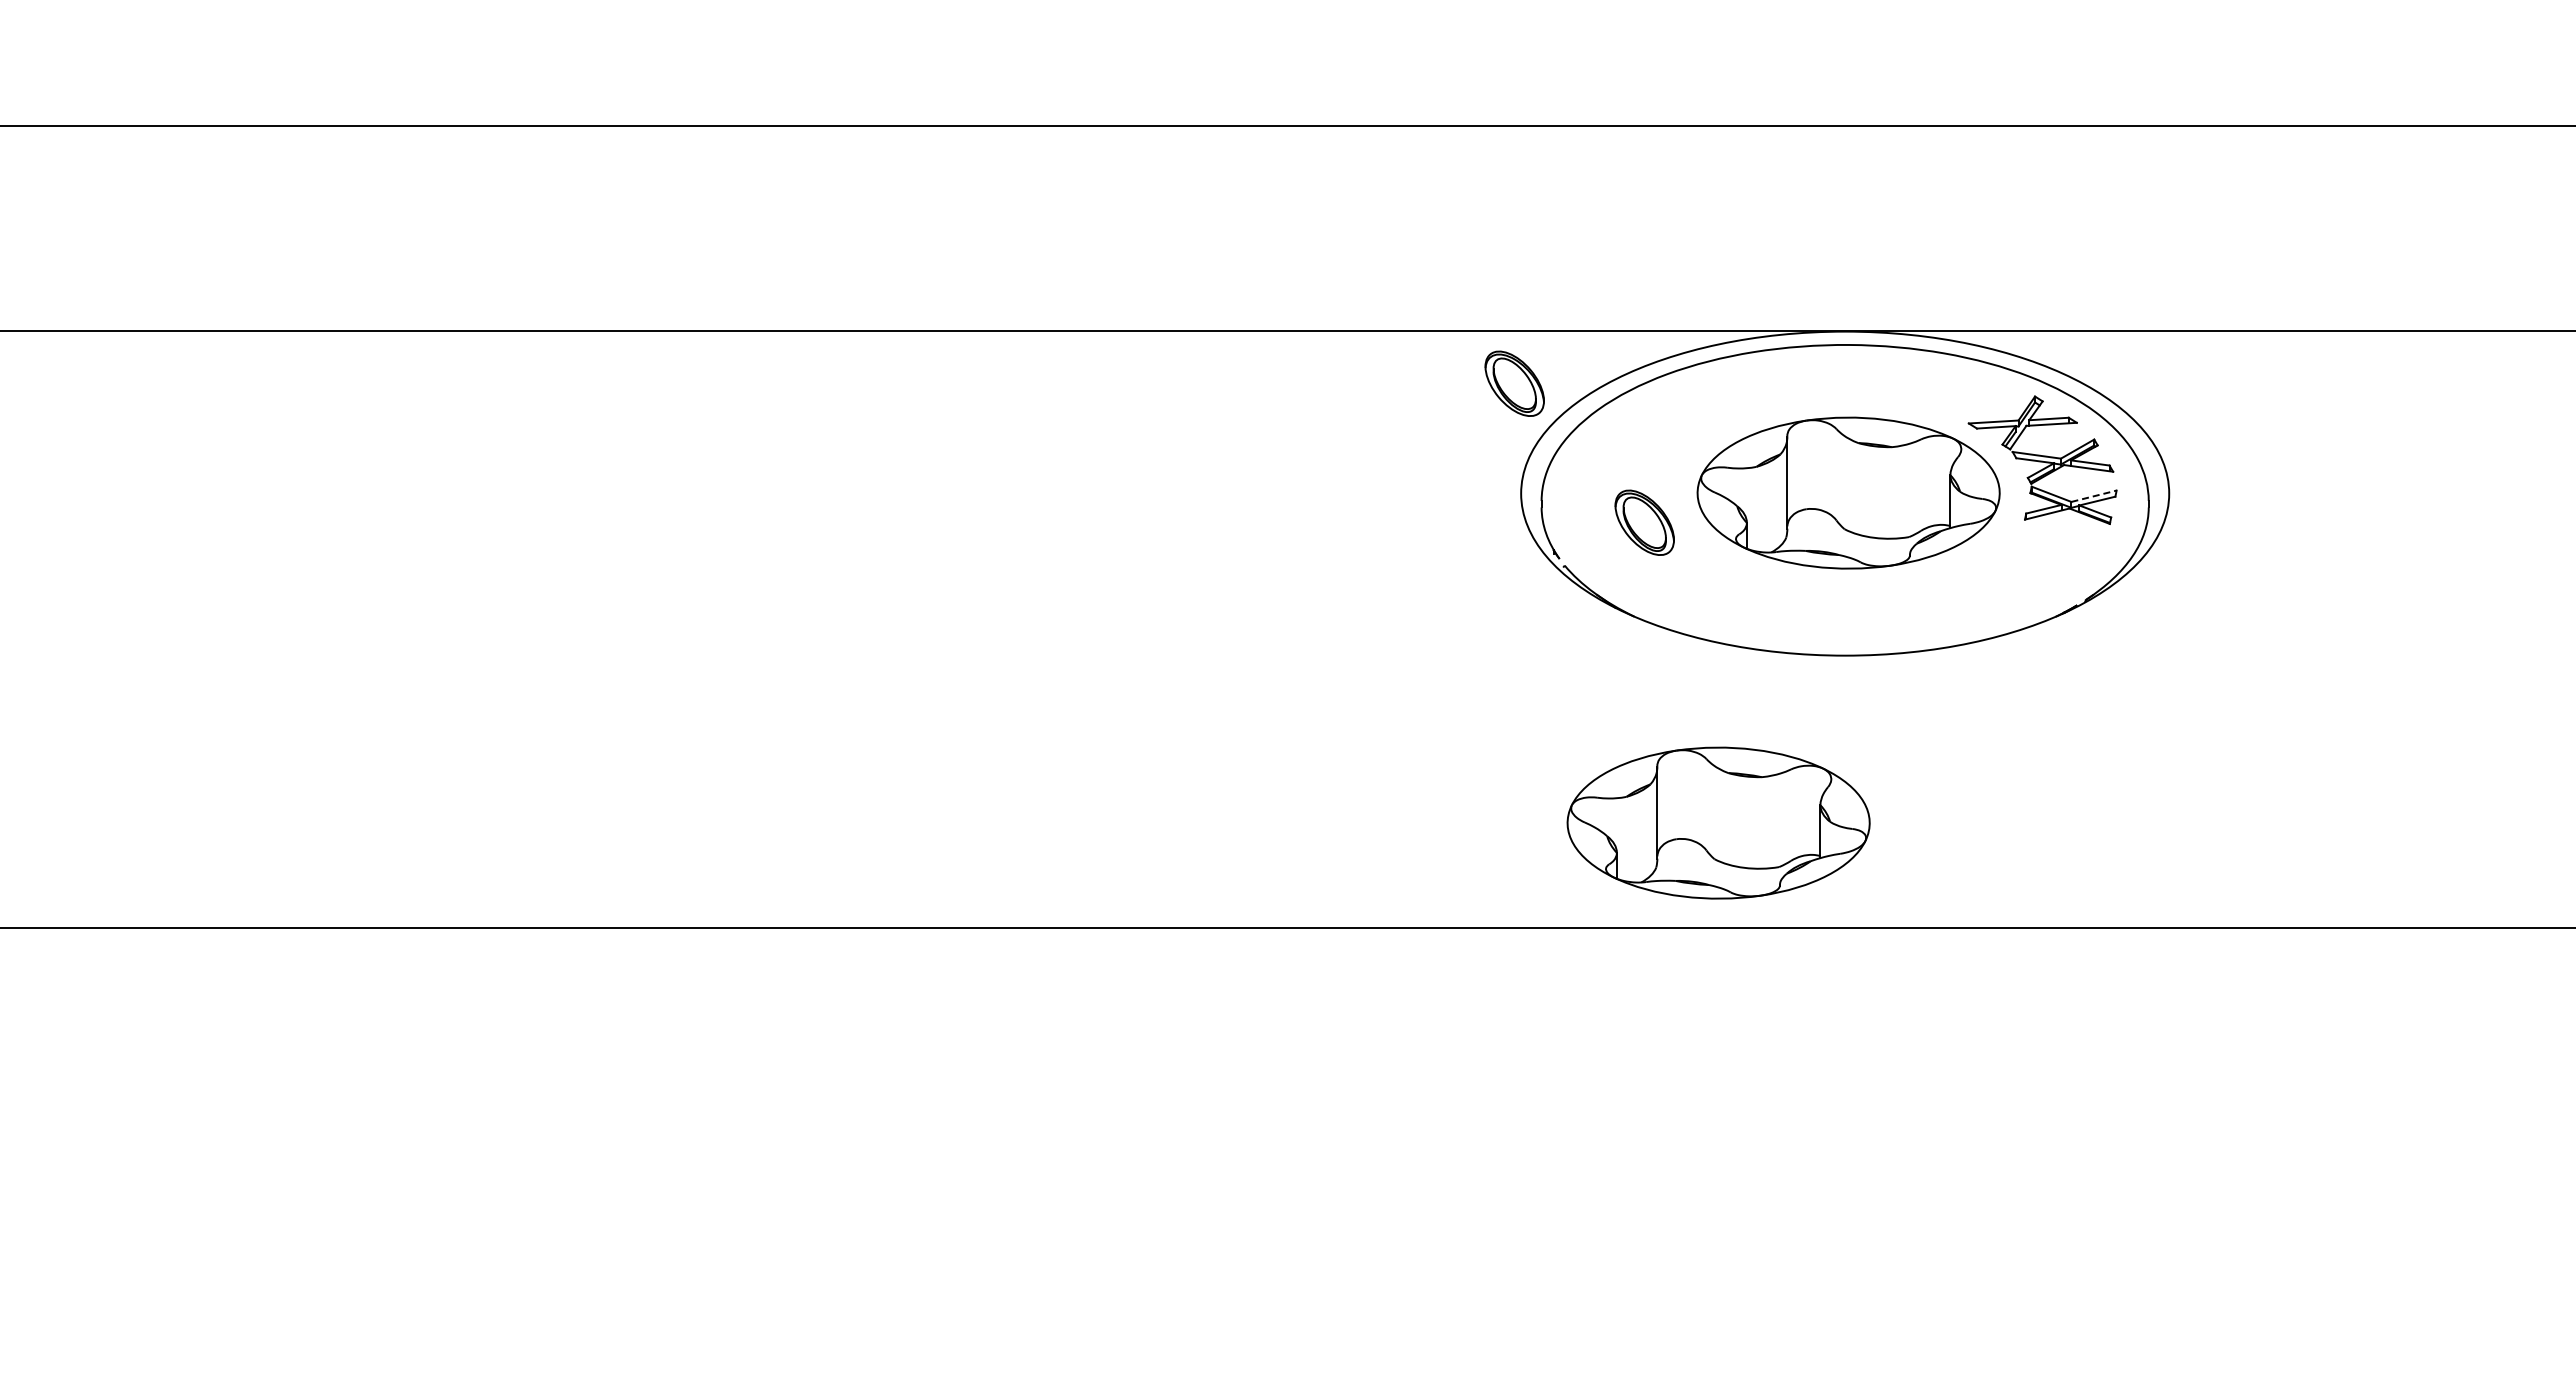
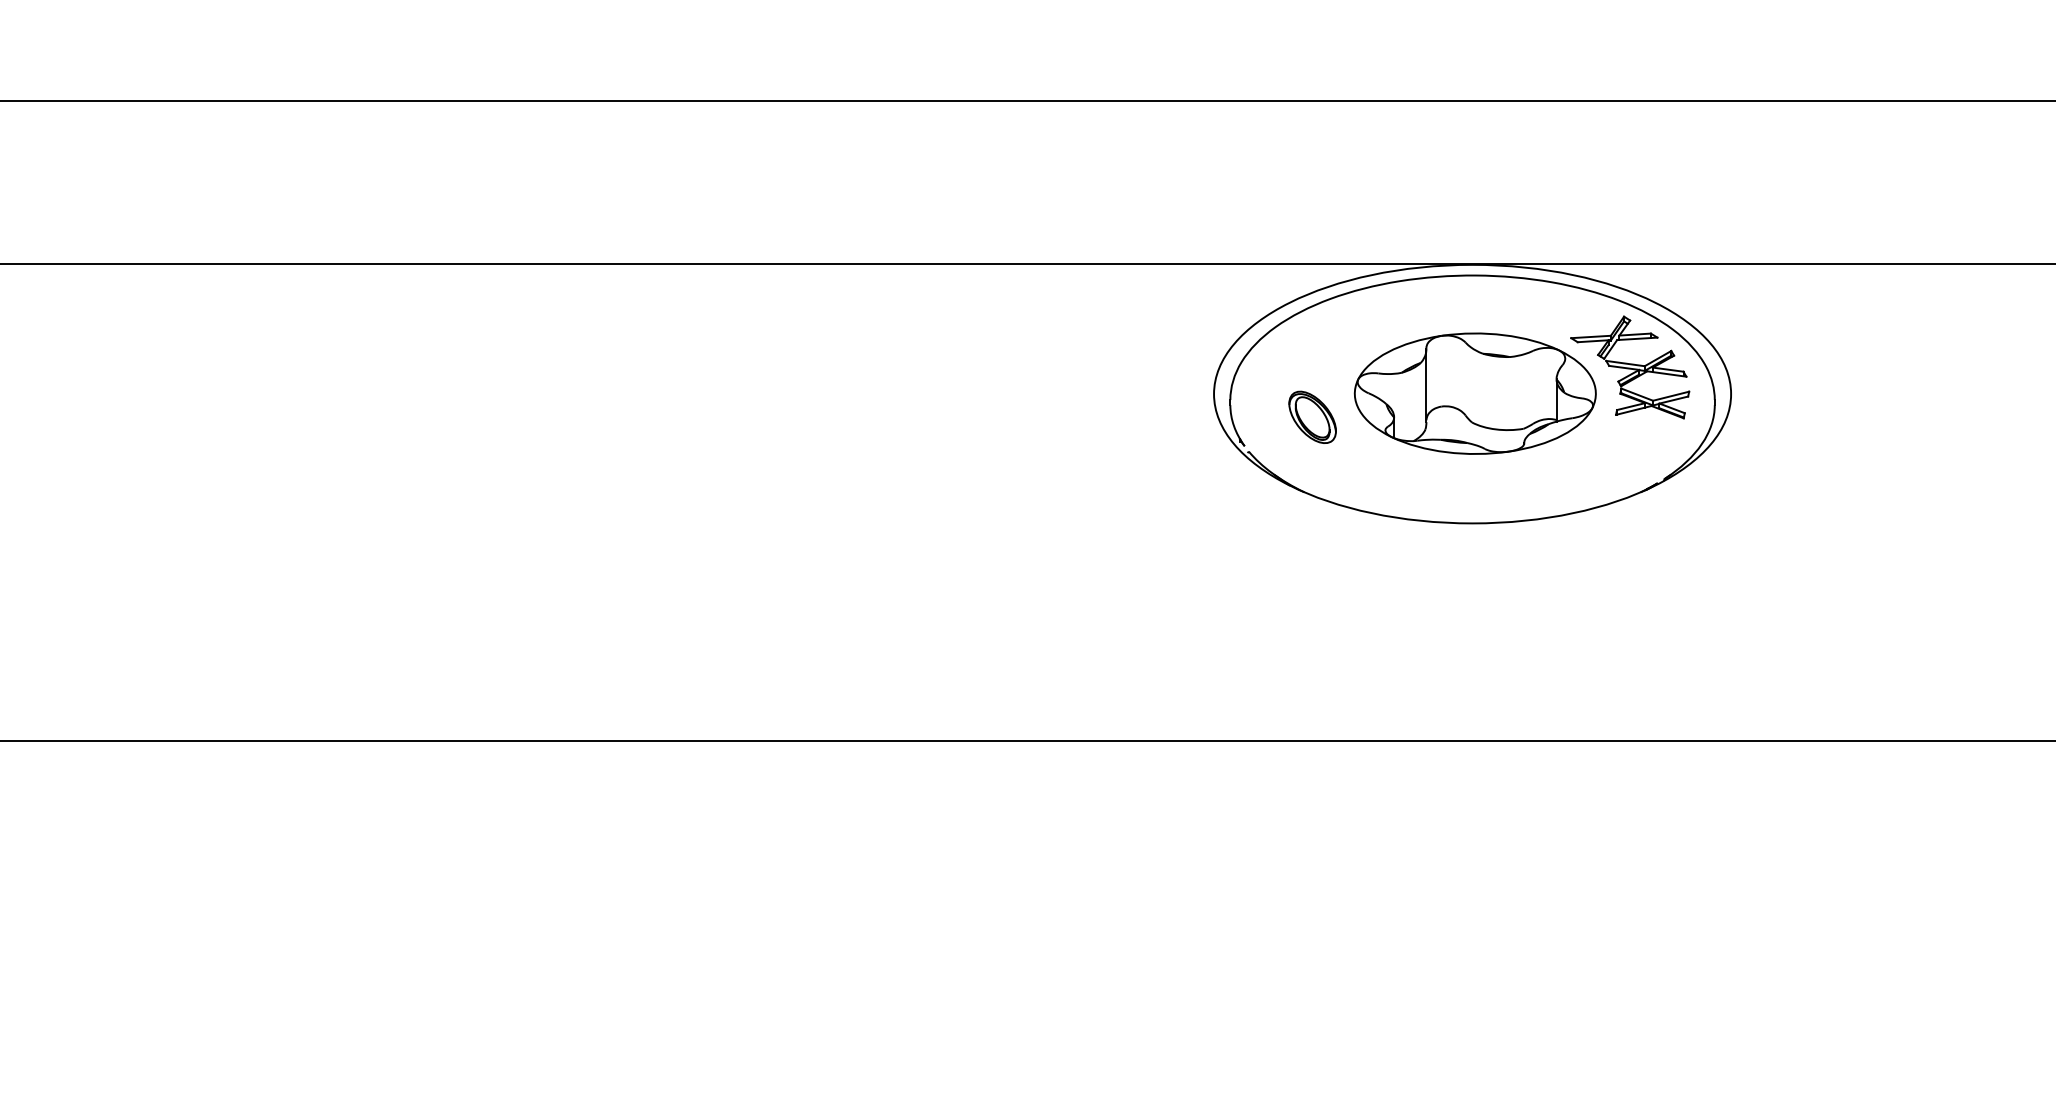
part: (1514, 383) -> (1208, 306), removed
line: (2094, 496) -> (1671, 396), dashed -> solid
part: (1718, 822) -> (1371, 656), removed

